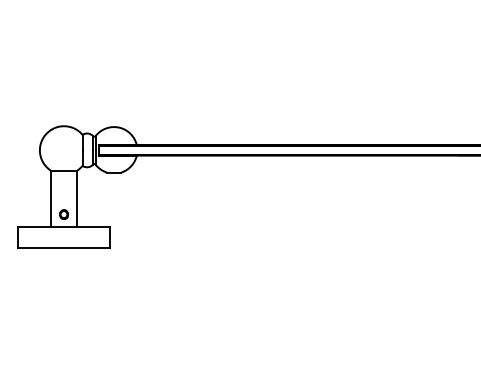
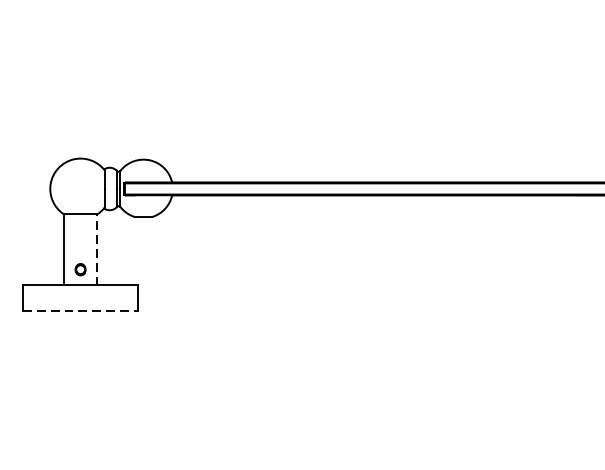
line: (77, 198) -> (97, 249), solid -> dashed
line: (64, 247) -> (81, 311), solid -> dashed

